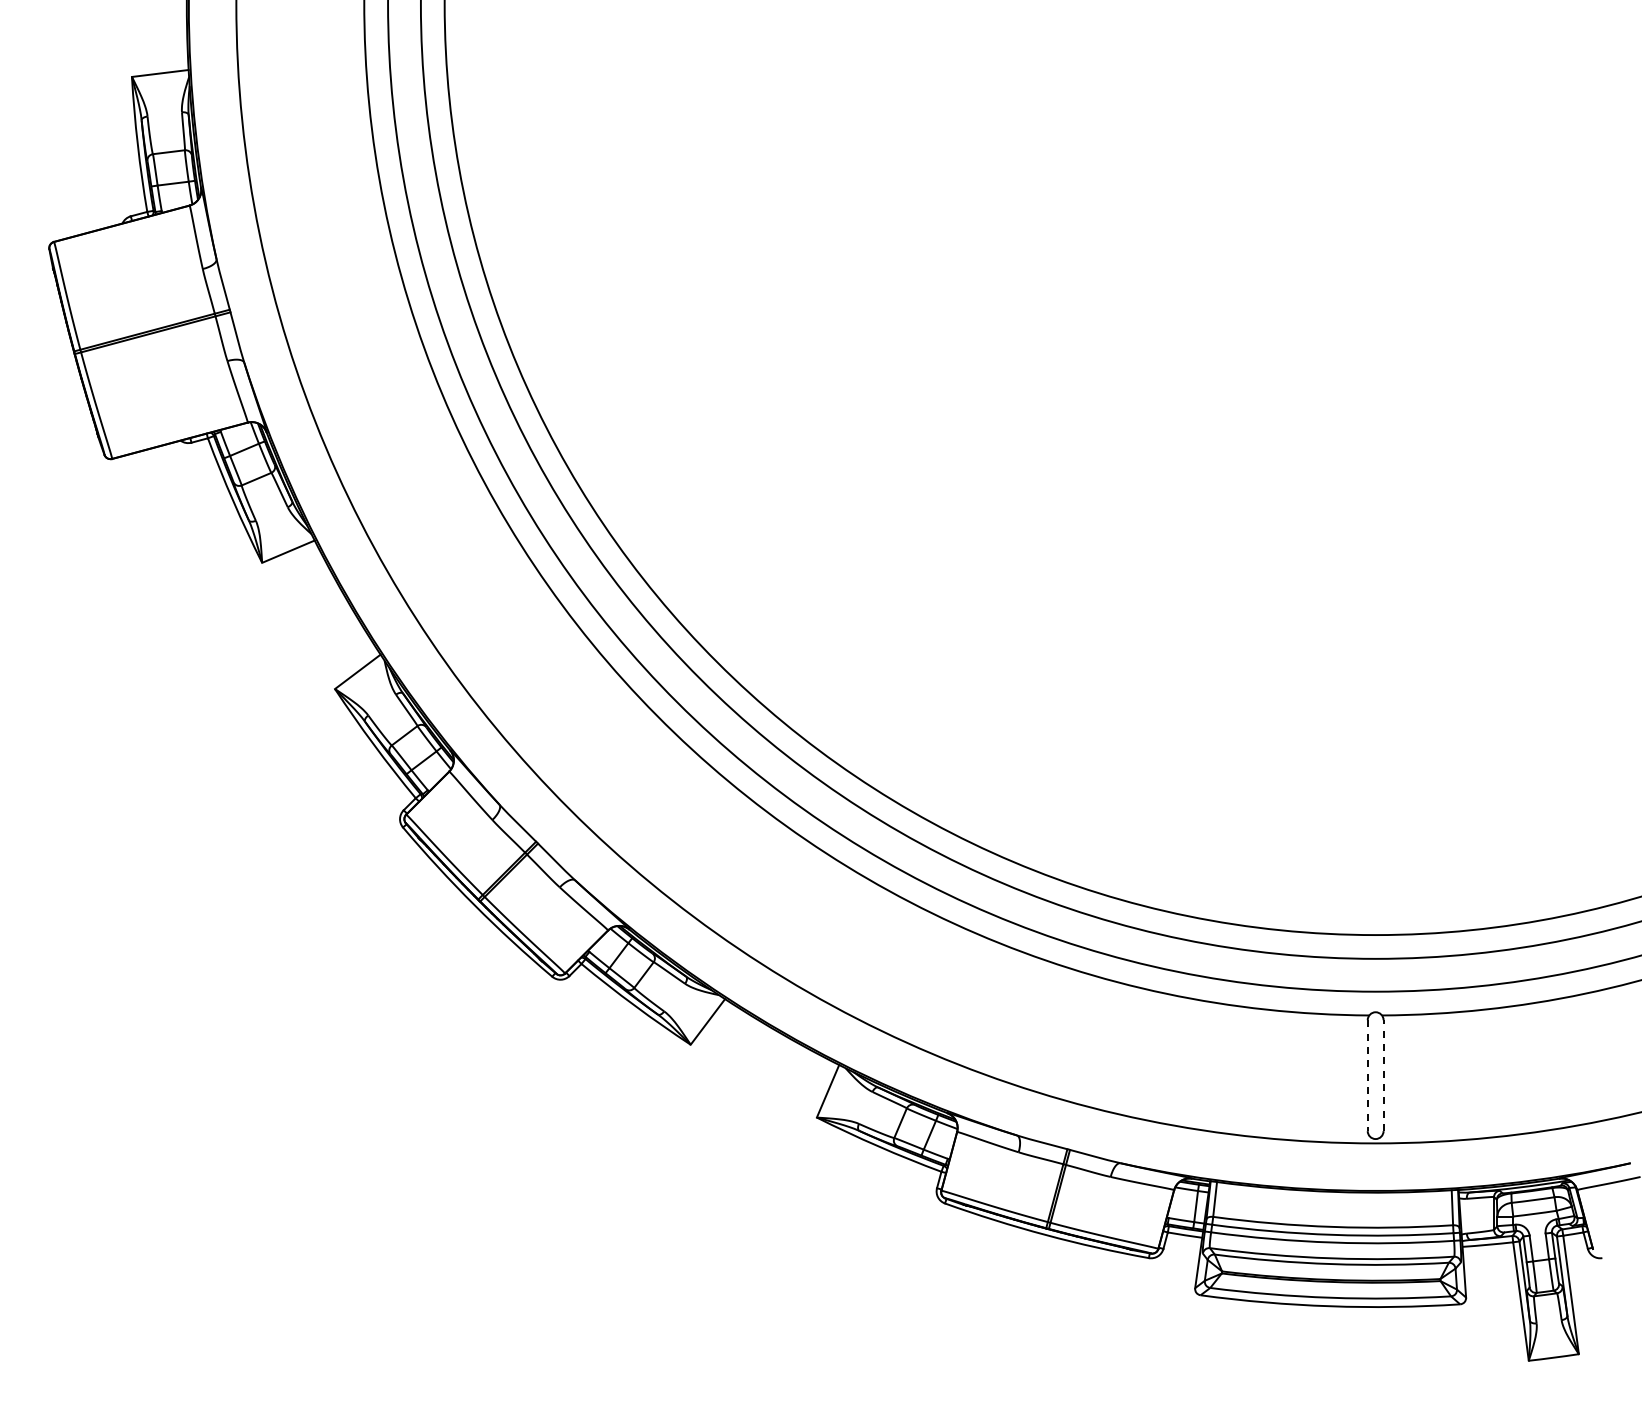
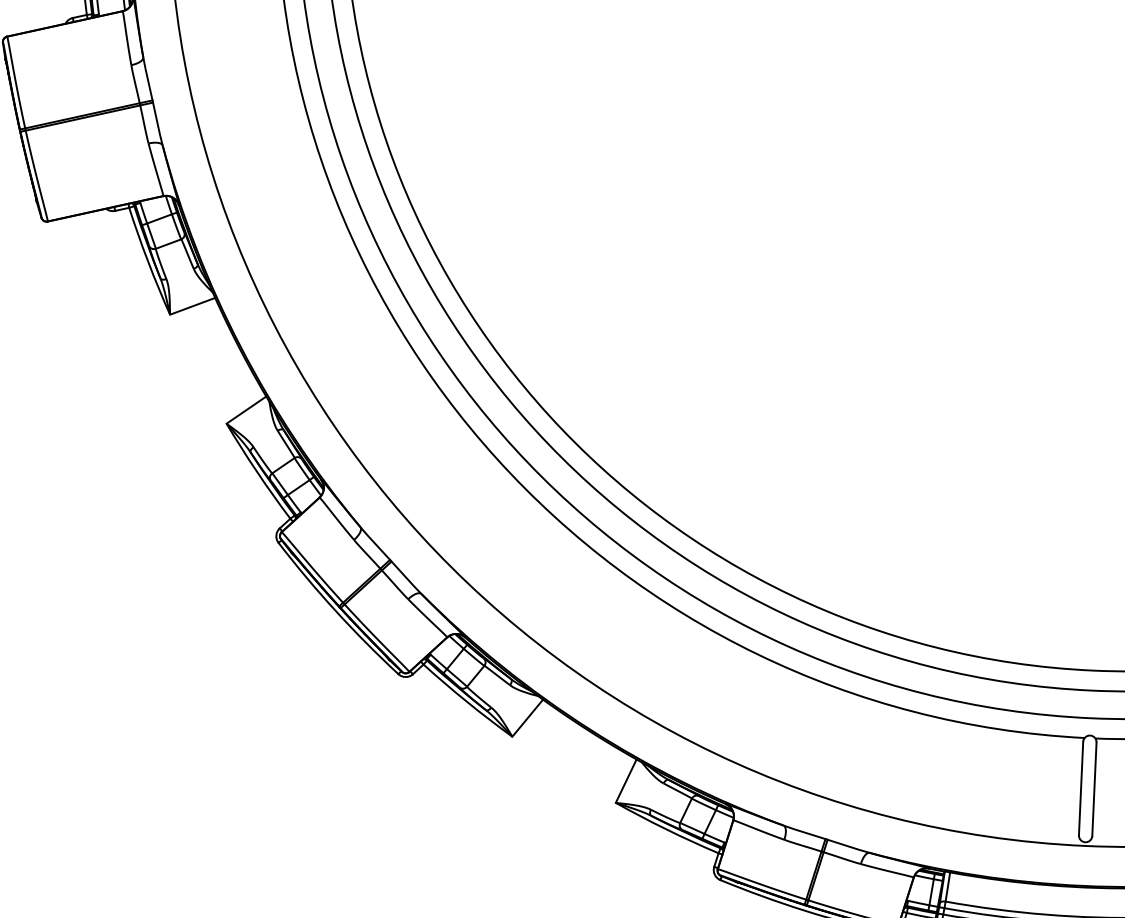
line: (1383, 1075) -> (1094, 789), dashed -> solid
line: (1367, 1076) -> (1080, 789), dashed -> solid

